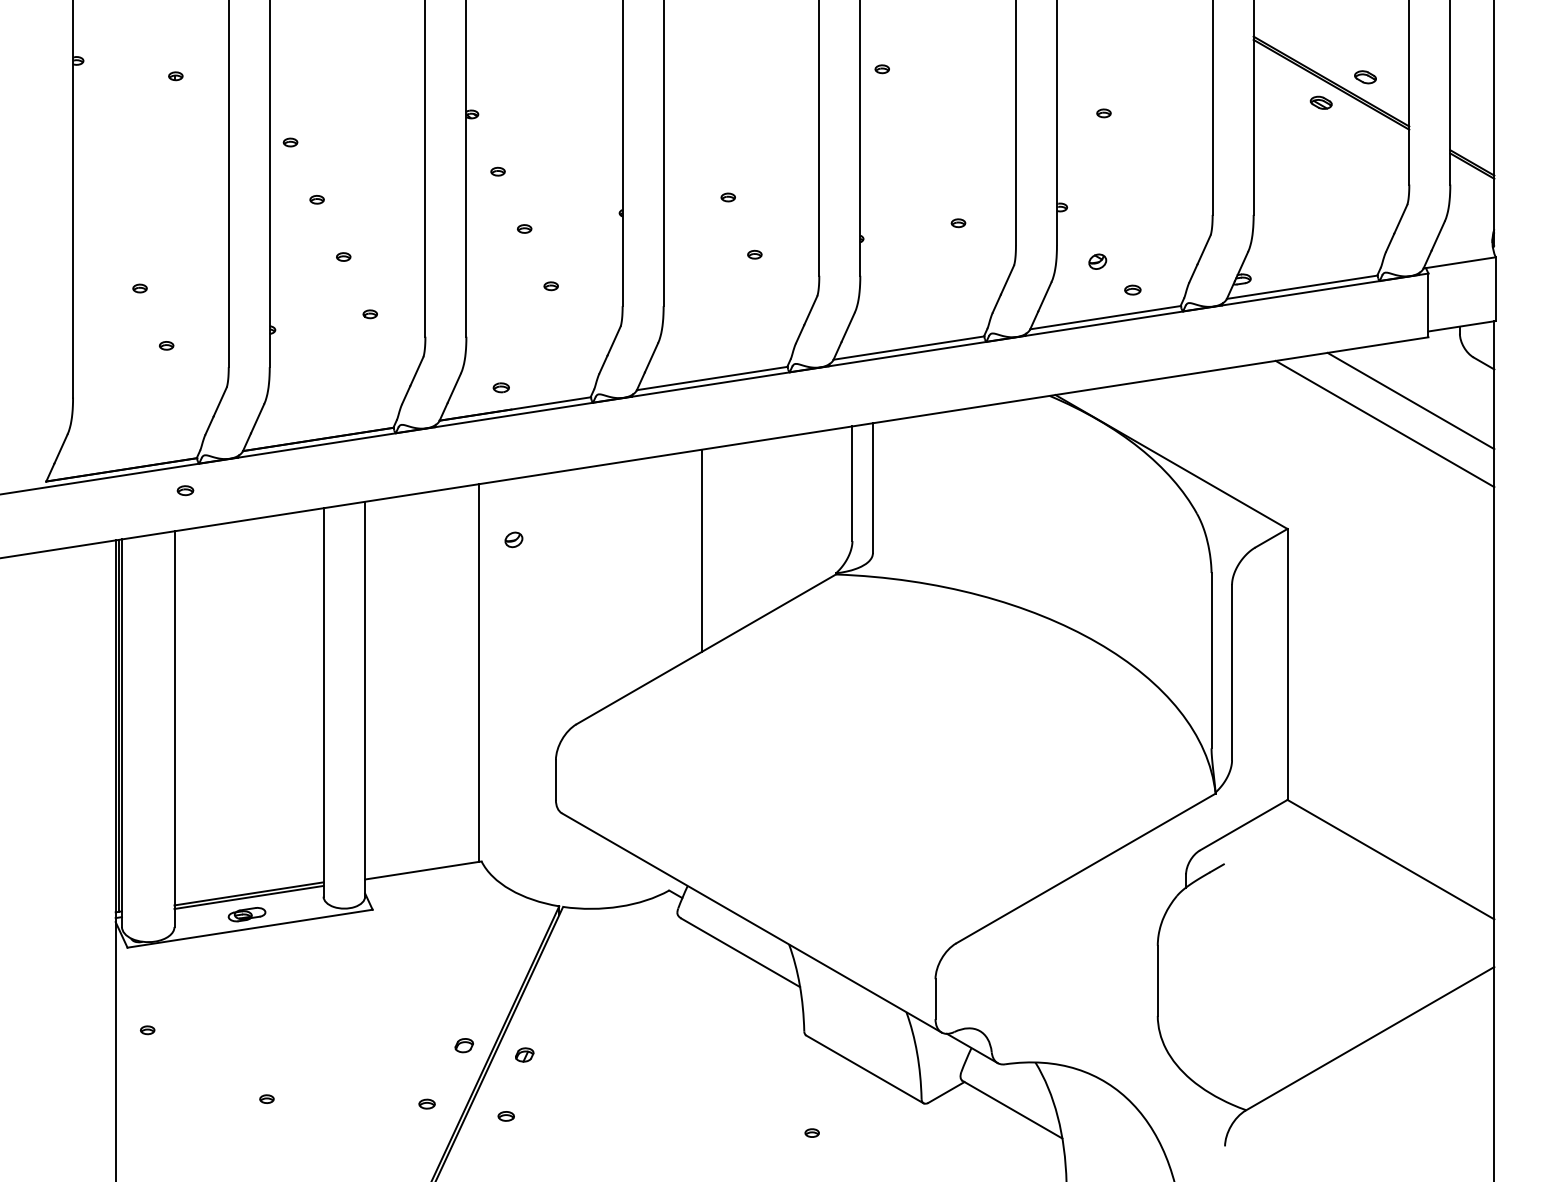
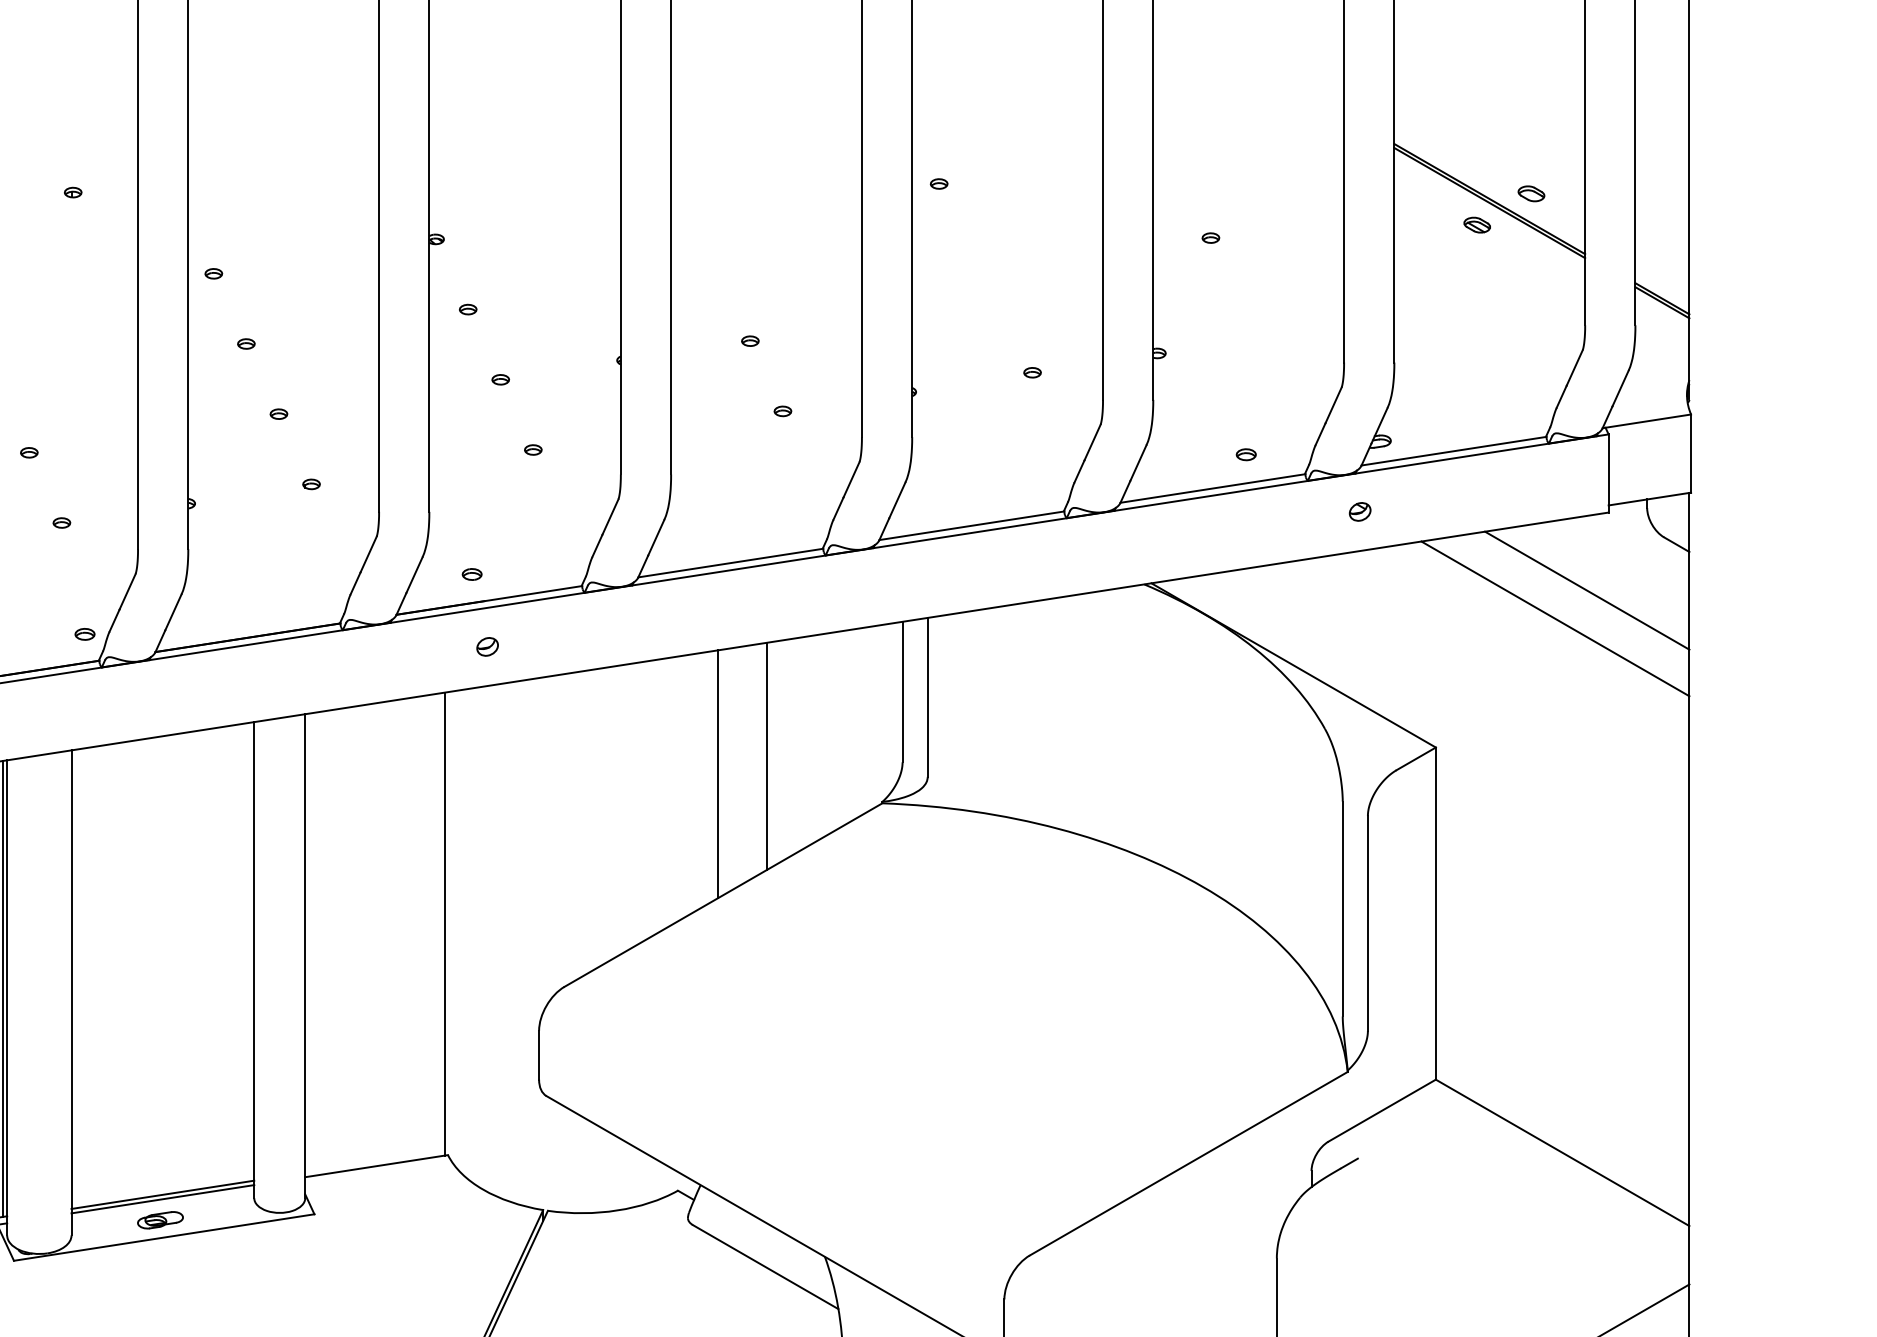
part: (1097, 261) -> (1359, 511), moved
part: (185, 490) -> (85, 634), moved
line: (742, 535) -> (767, 755), added
part: (513, 539) -> (487, 646), moved

